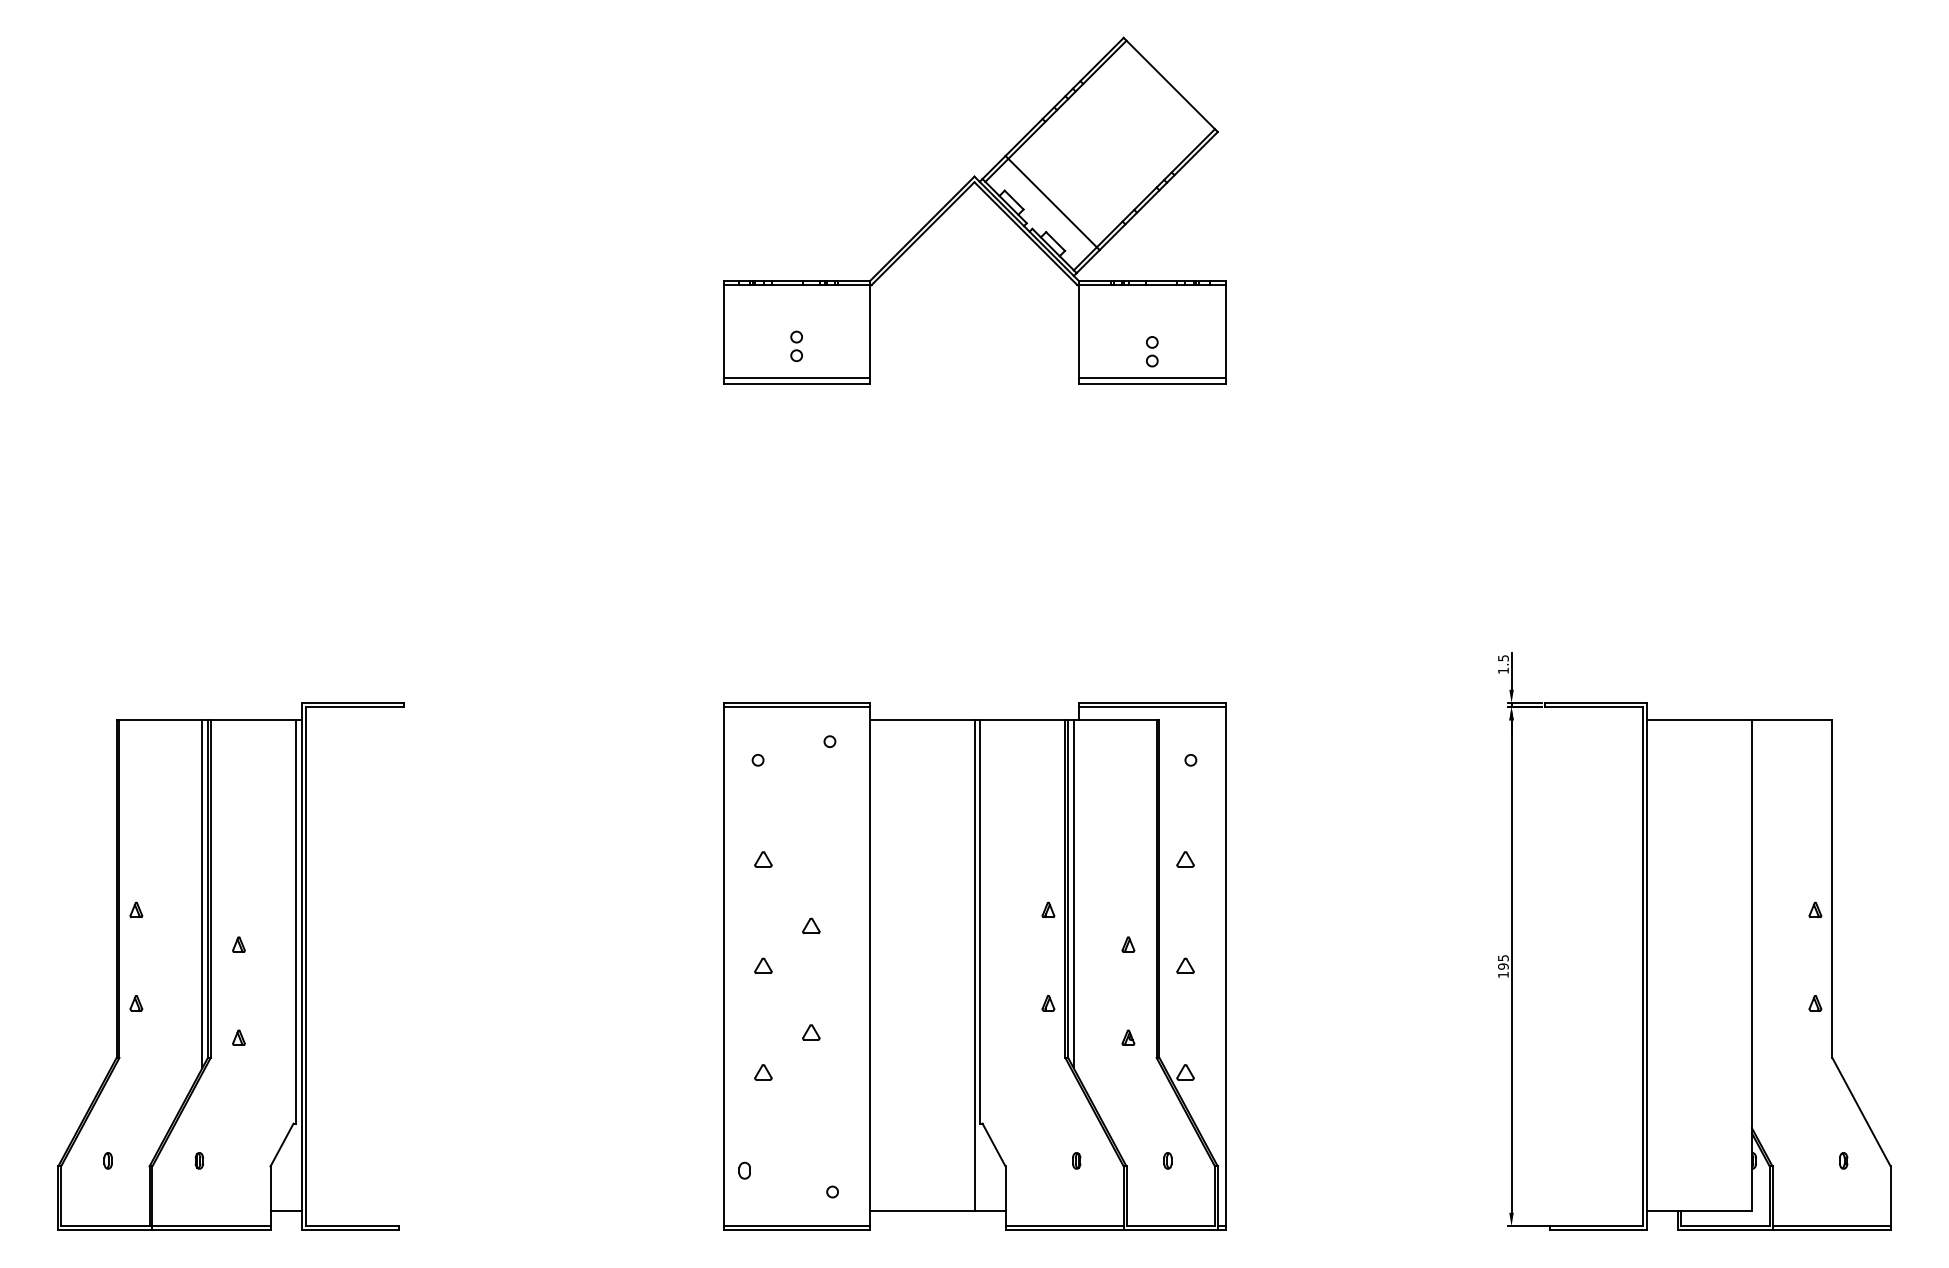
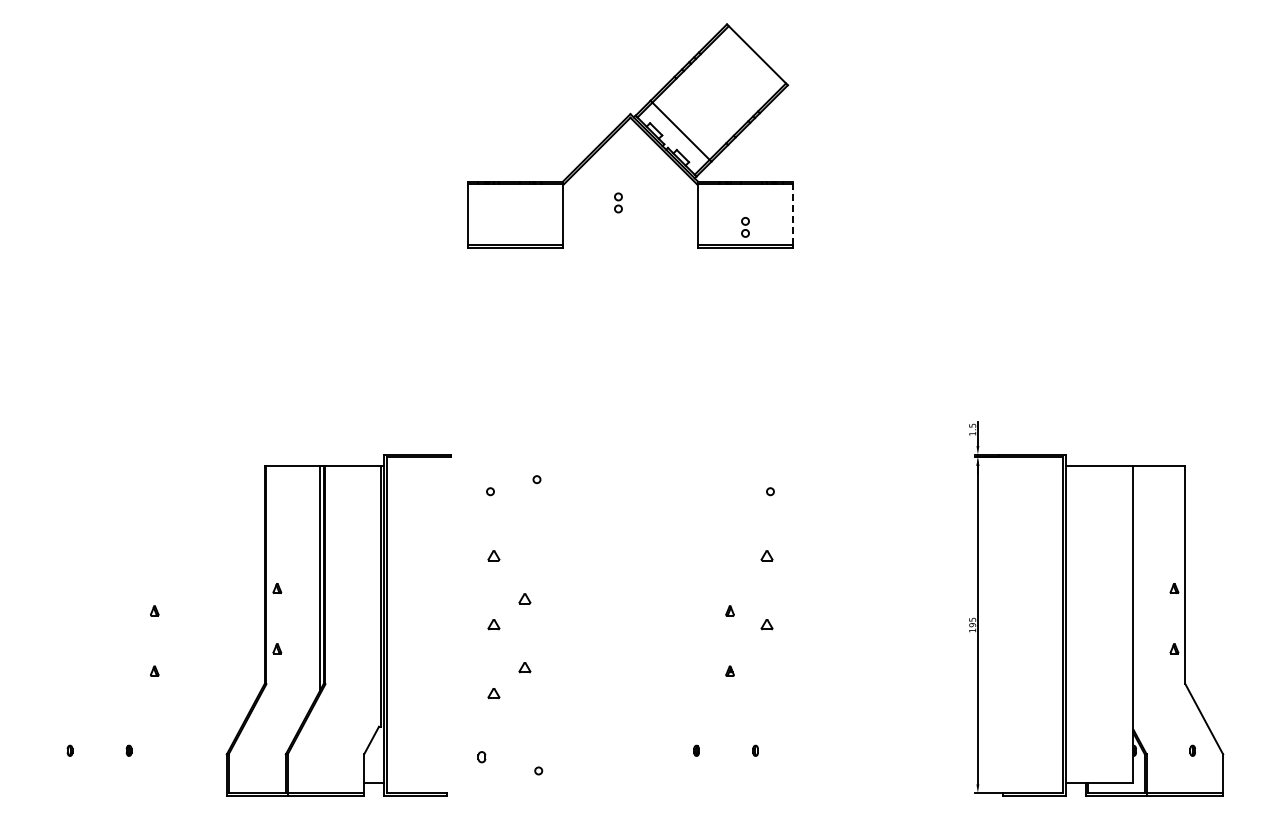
line: (1224, 328) -> (792, 212), solid -> dashed
part: (796, 345) -> (618, 202), moved
part: (230, 967) -> (338, 625), moved
part: (974, 967) -> (630, 625), removed

